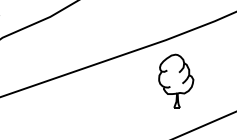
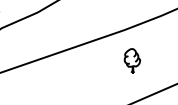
part: (176, 80) -> (132, 60), size x0.6

